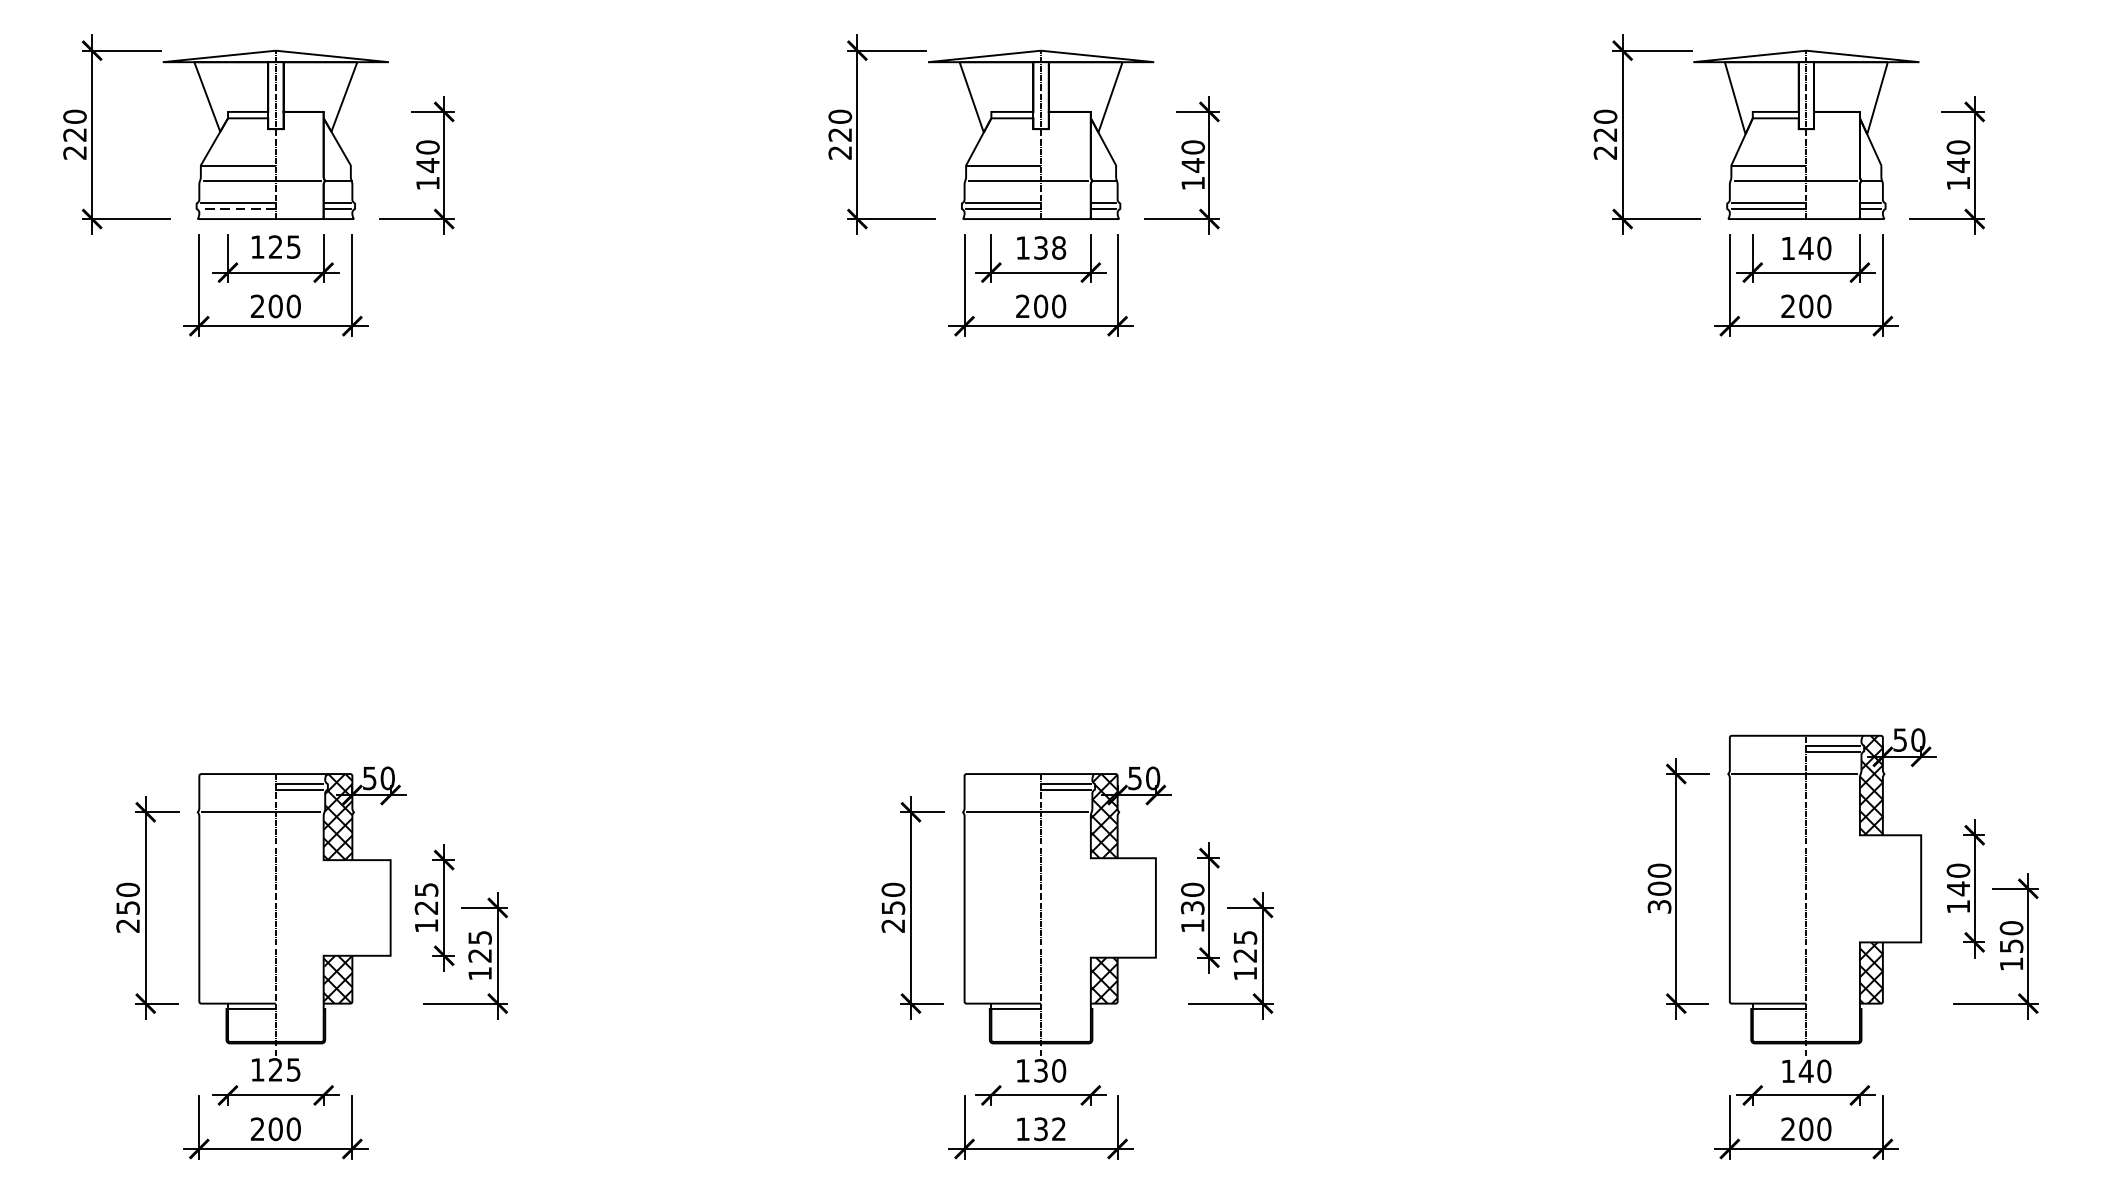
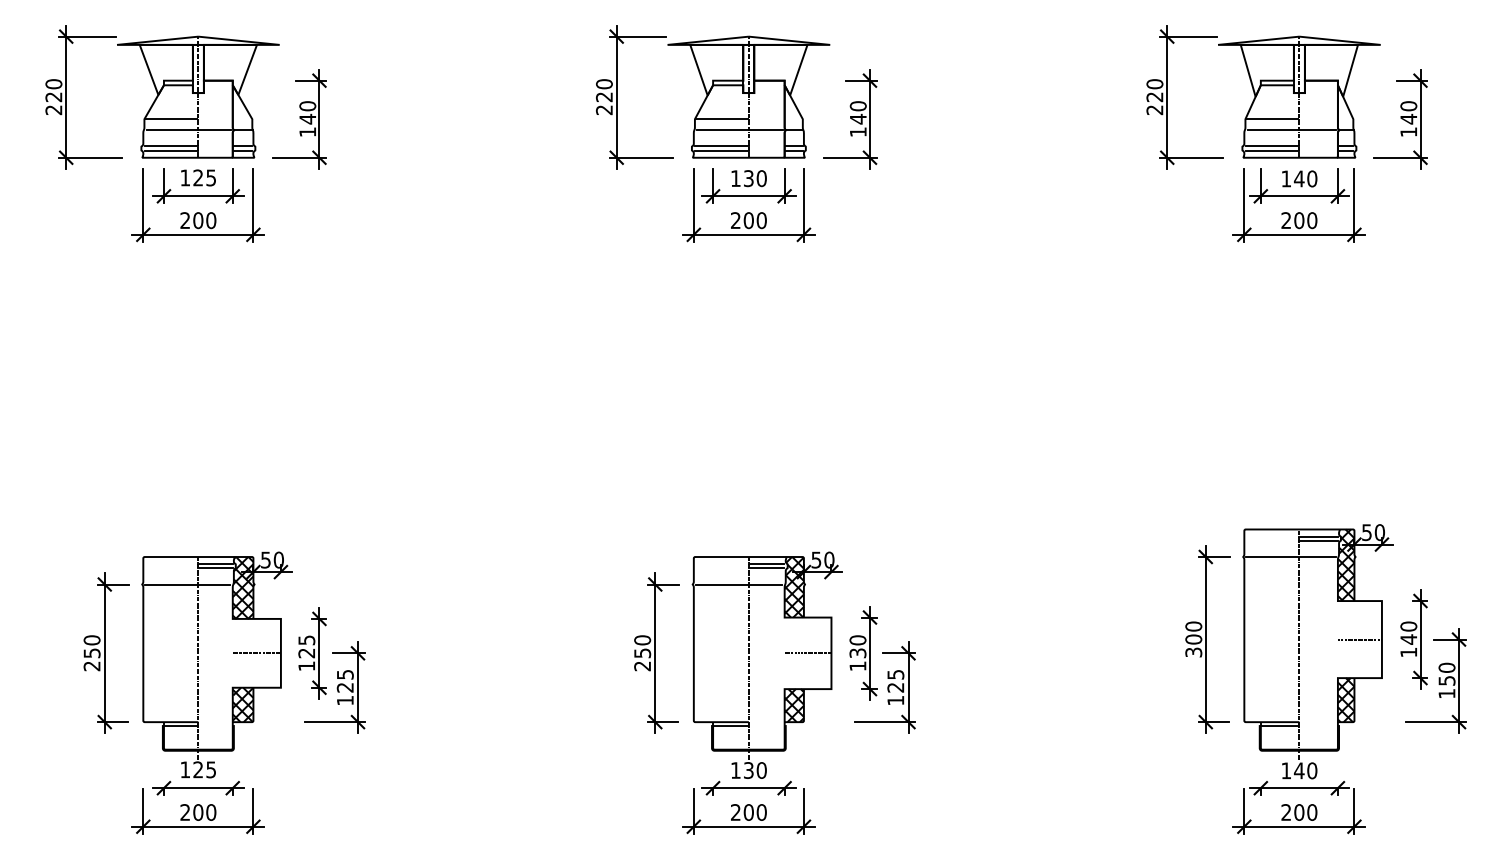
line: (238, 208) -> (171, 150), dashed -> solid
text: (1058, 247) -> (761, 178), 138 -> 130
line: (1889, 888) -> (1359, 639), added
line: (356, 908) -> (256, 653), added
line: (1122, 908) -> (807, 653), added
text: (1040, 1129) -> (748, 812), 132 -> 200

